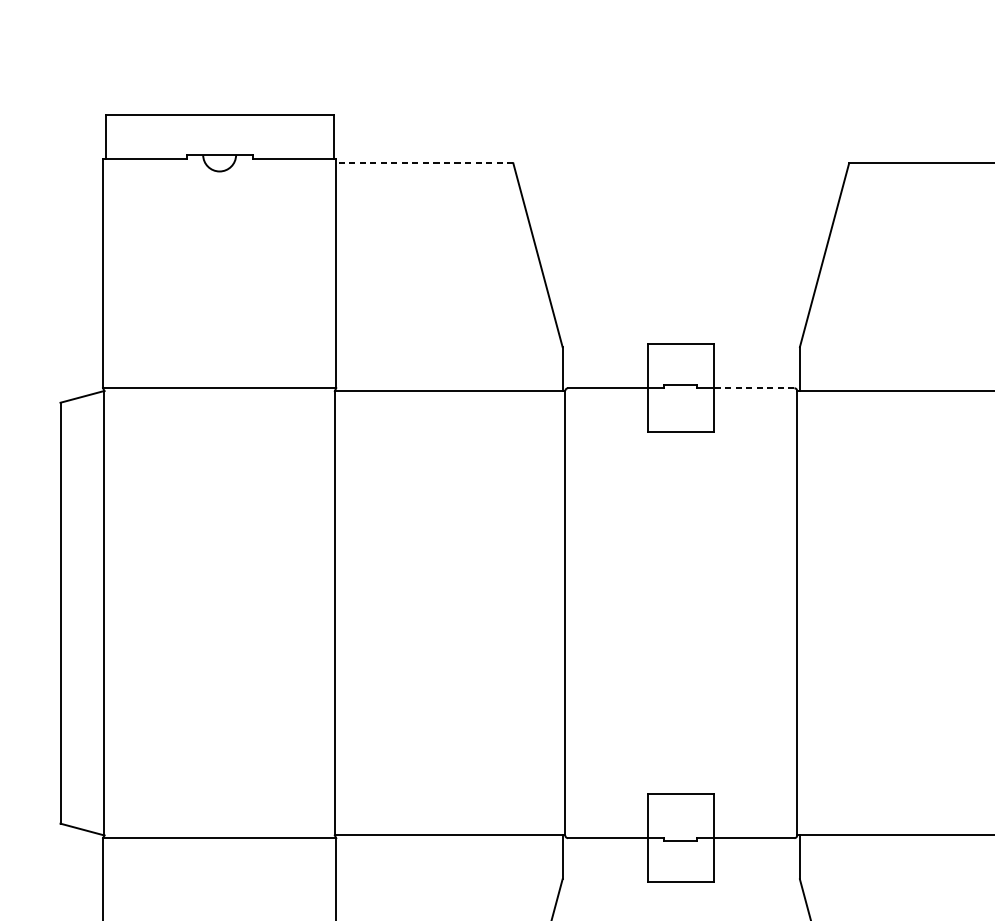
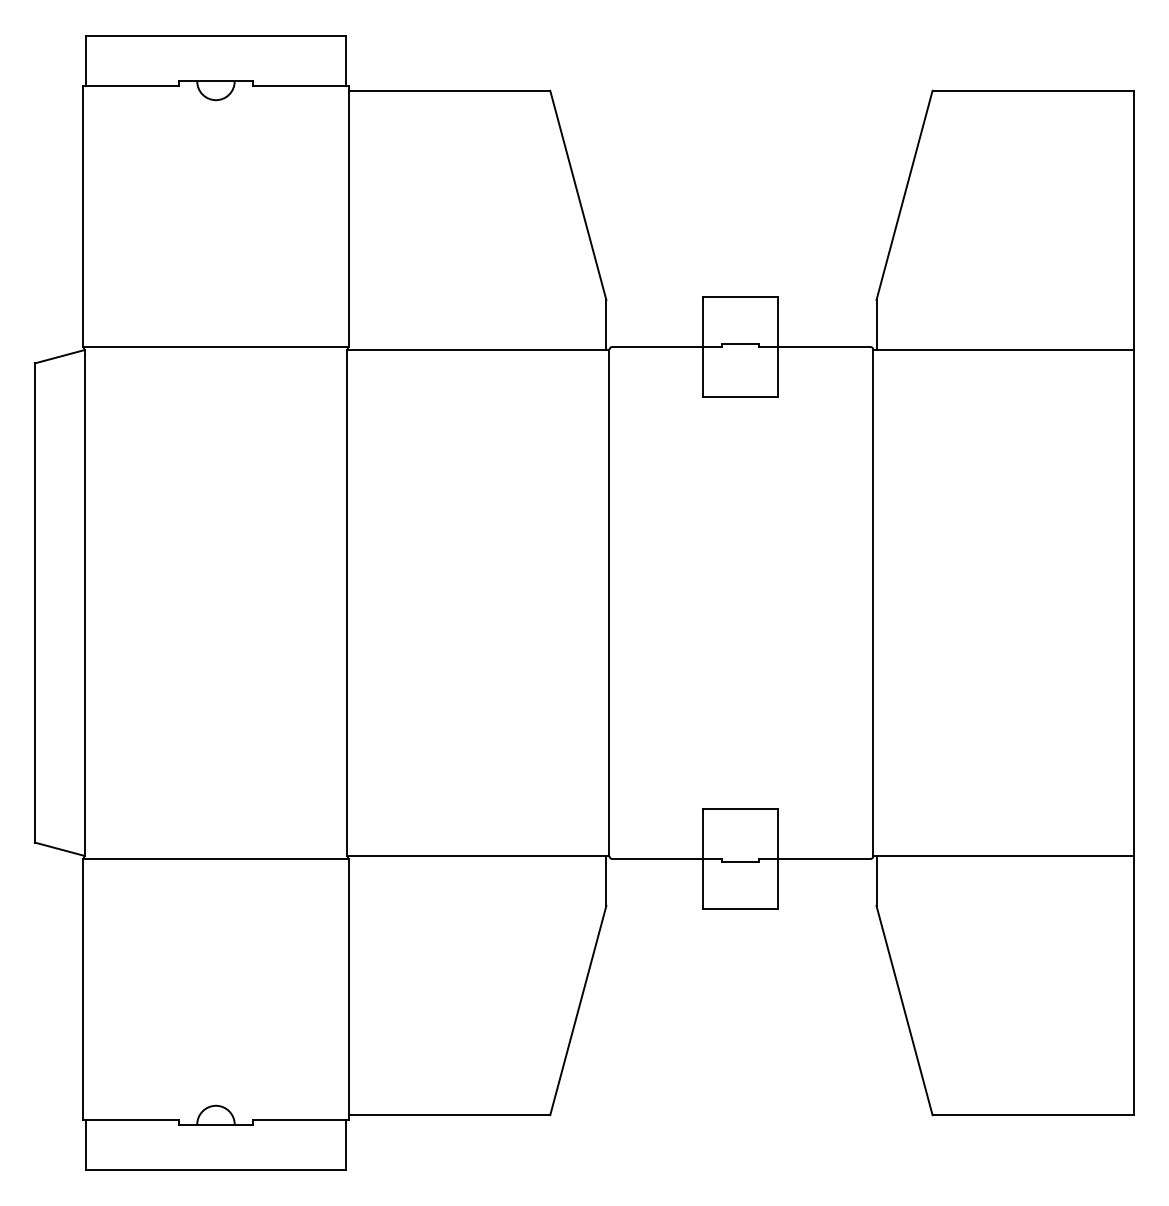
line: (424, 162) -> (449, 90), dashed -> solid
line: (753, 387) -> (823, 346), dashed -> solid

